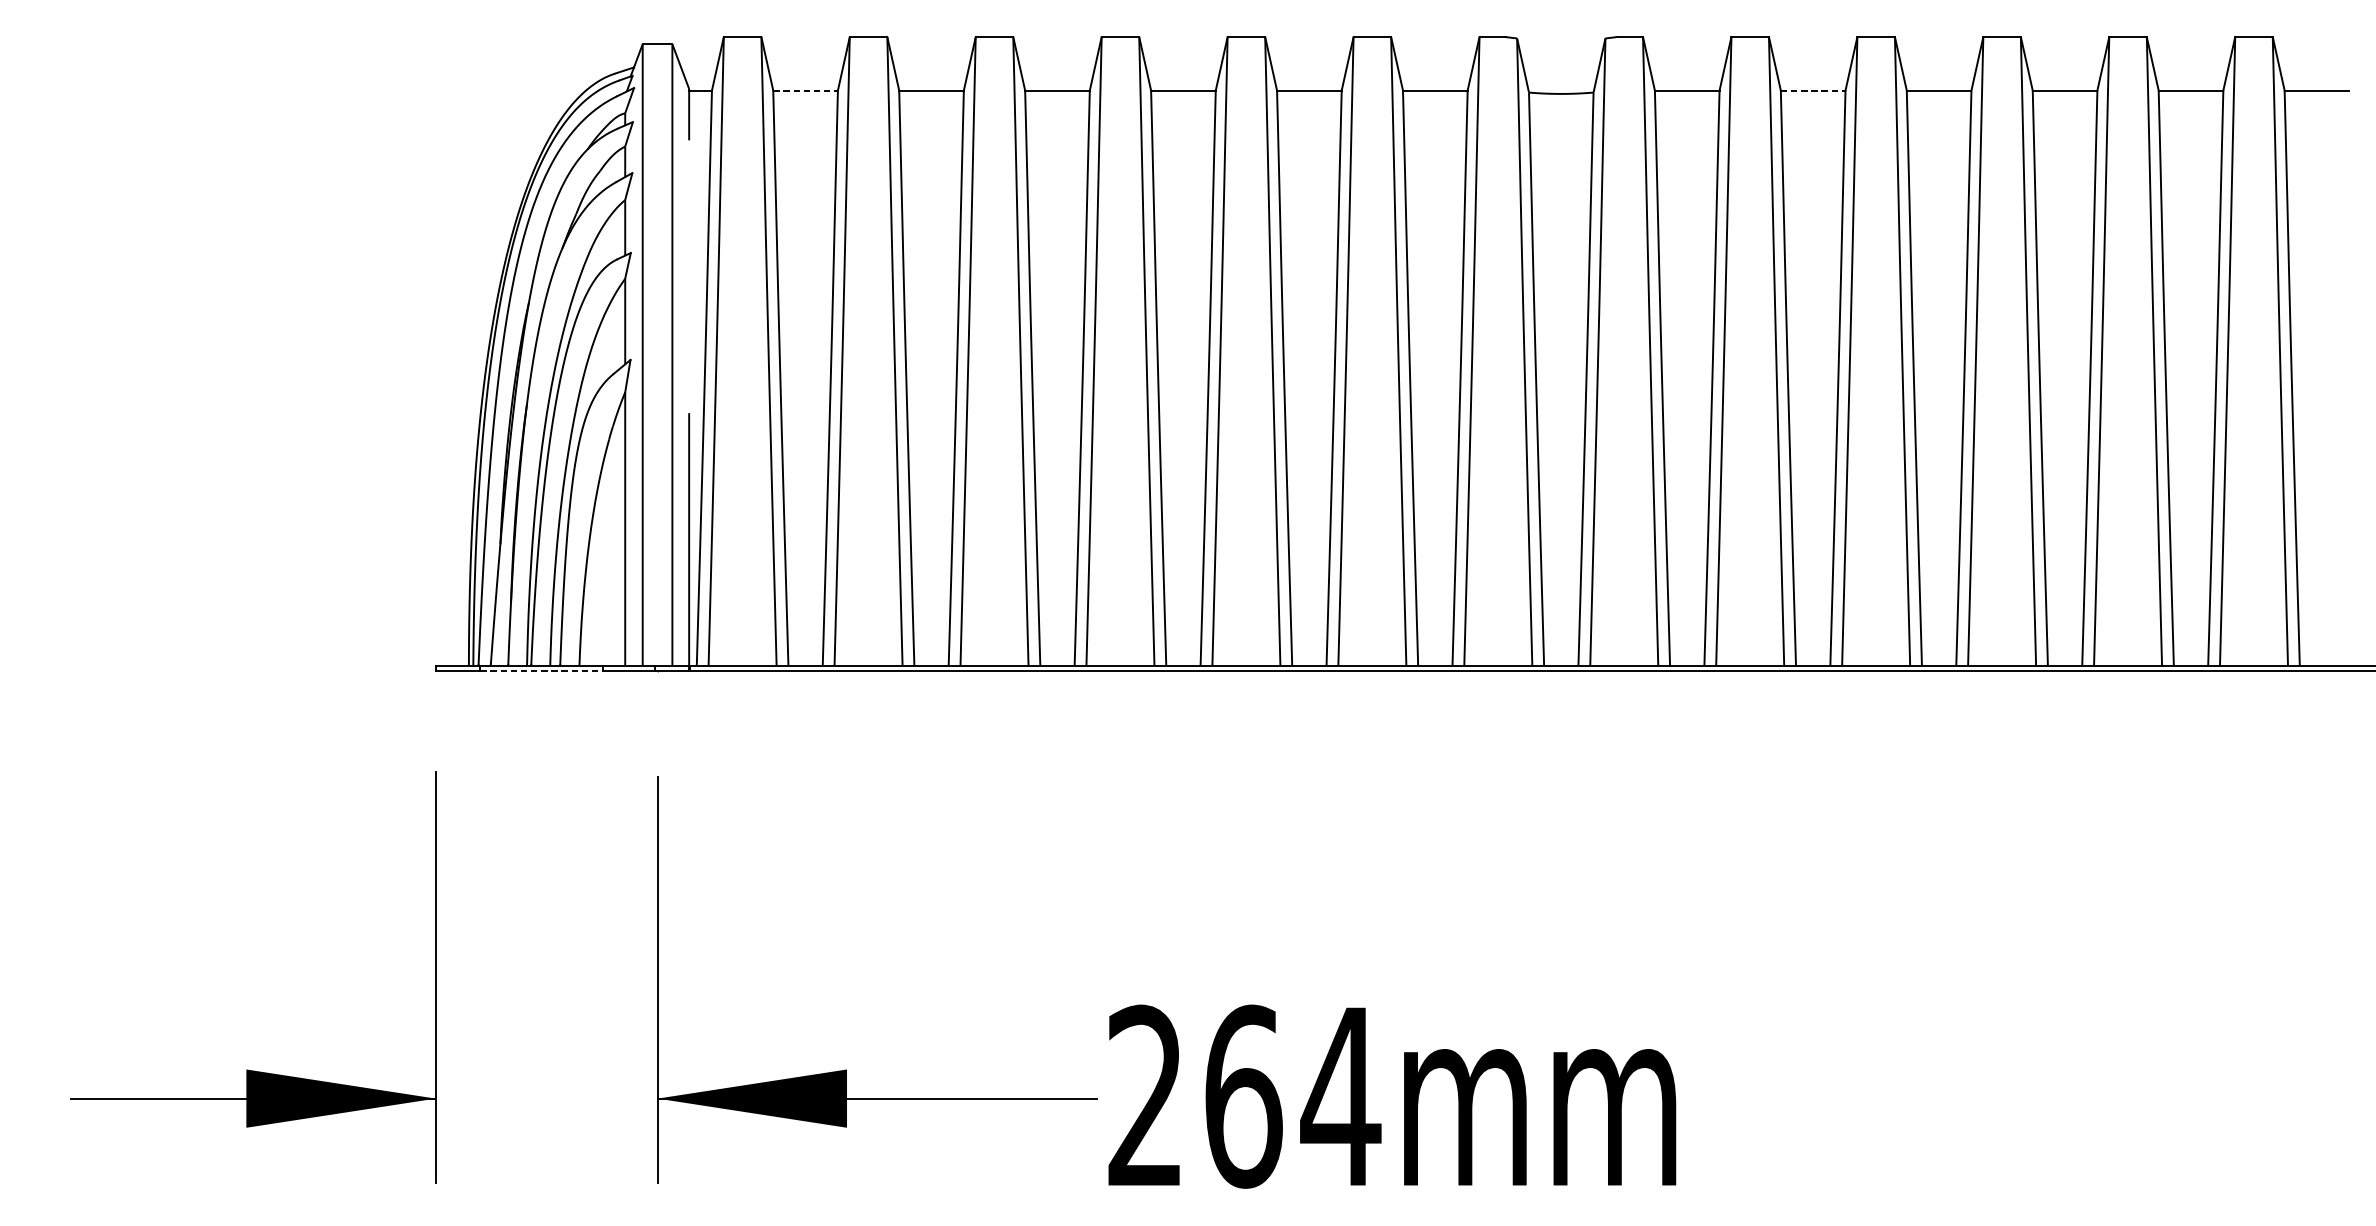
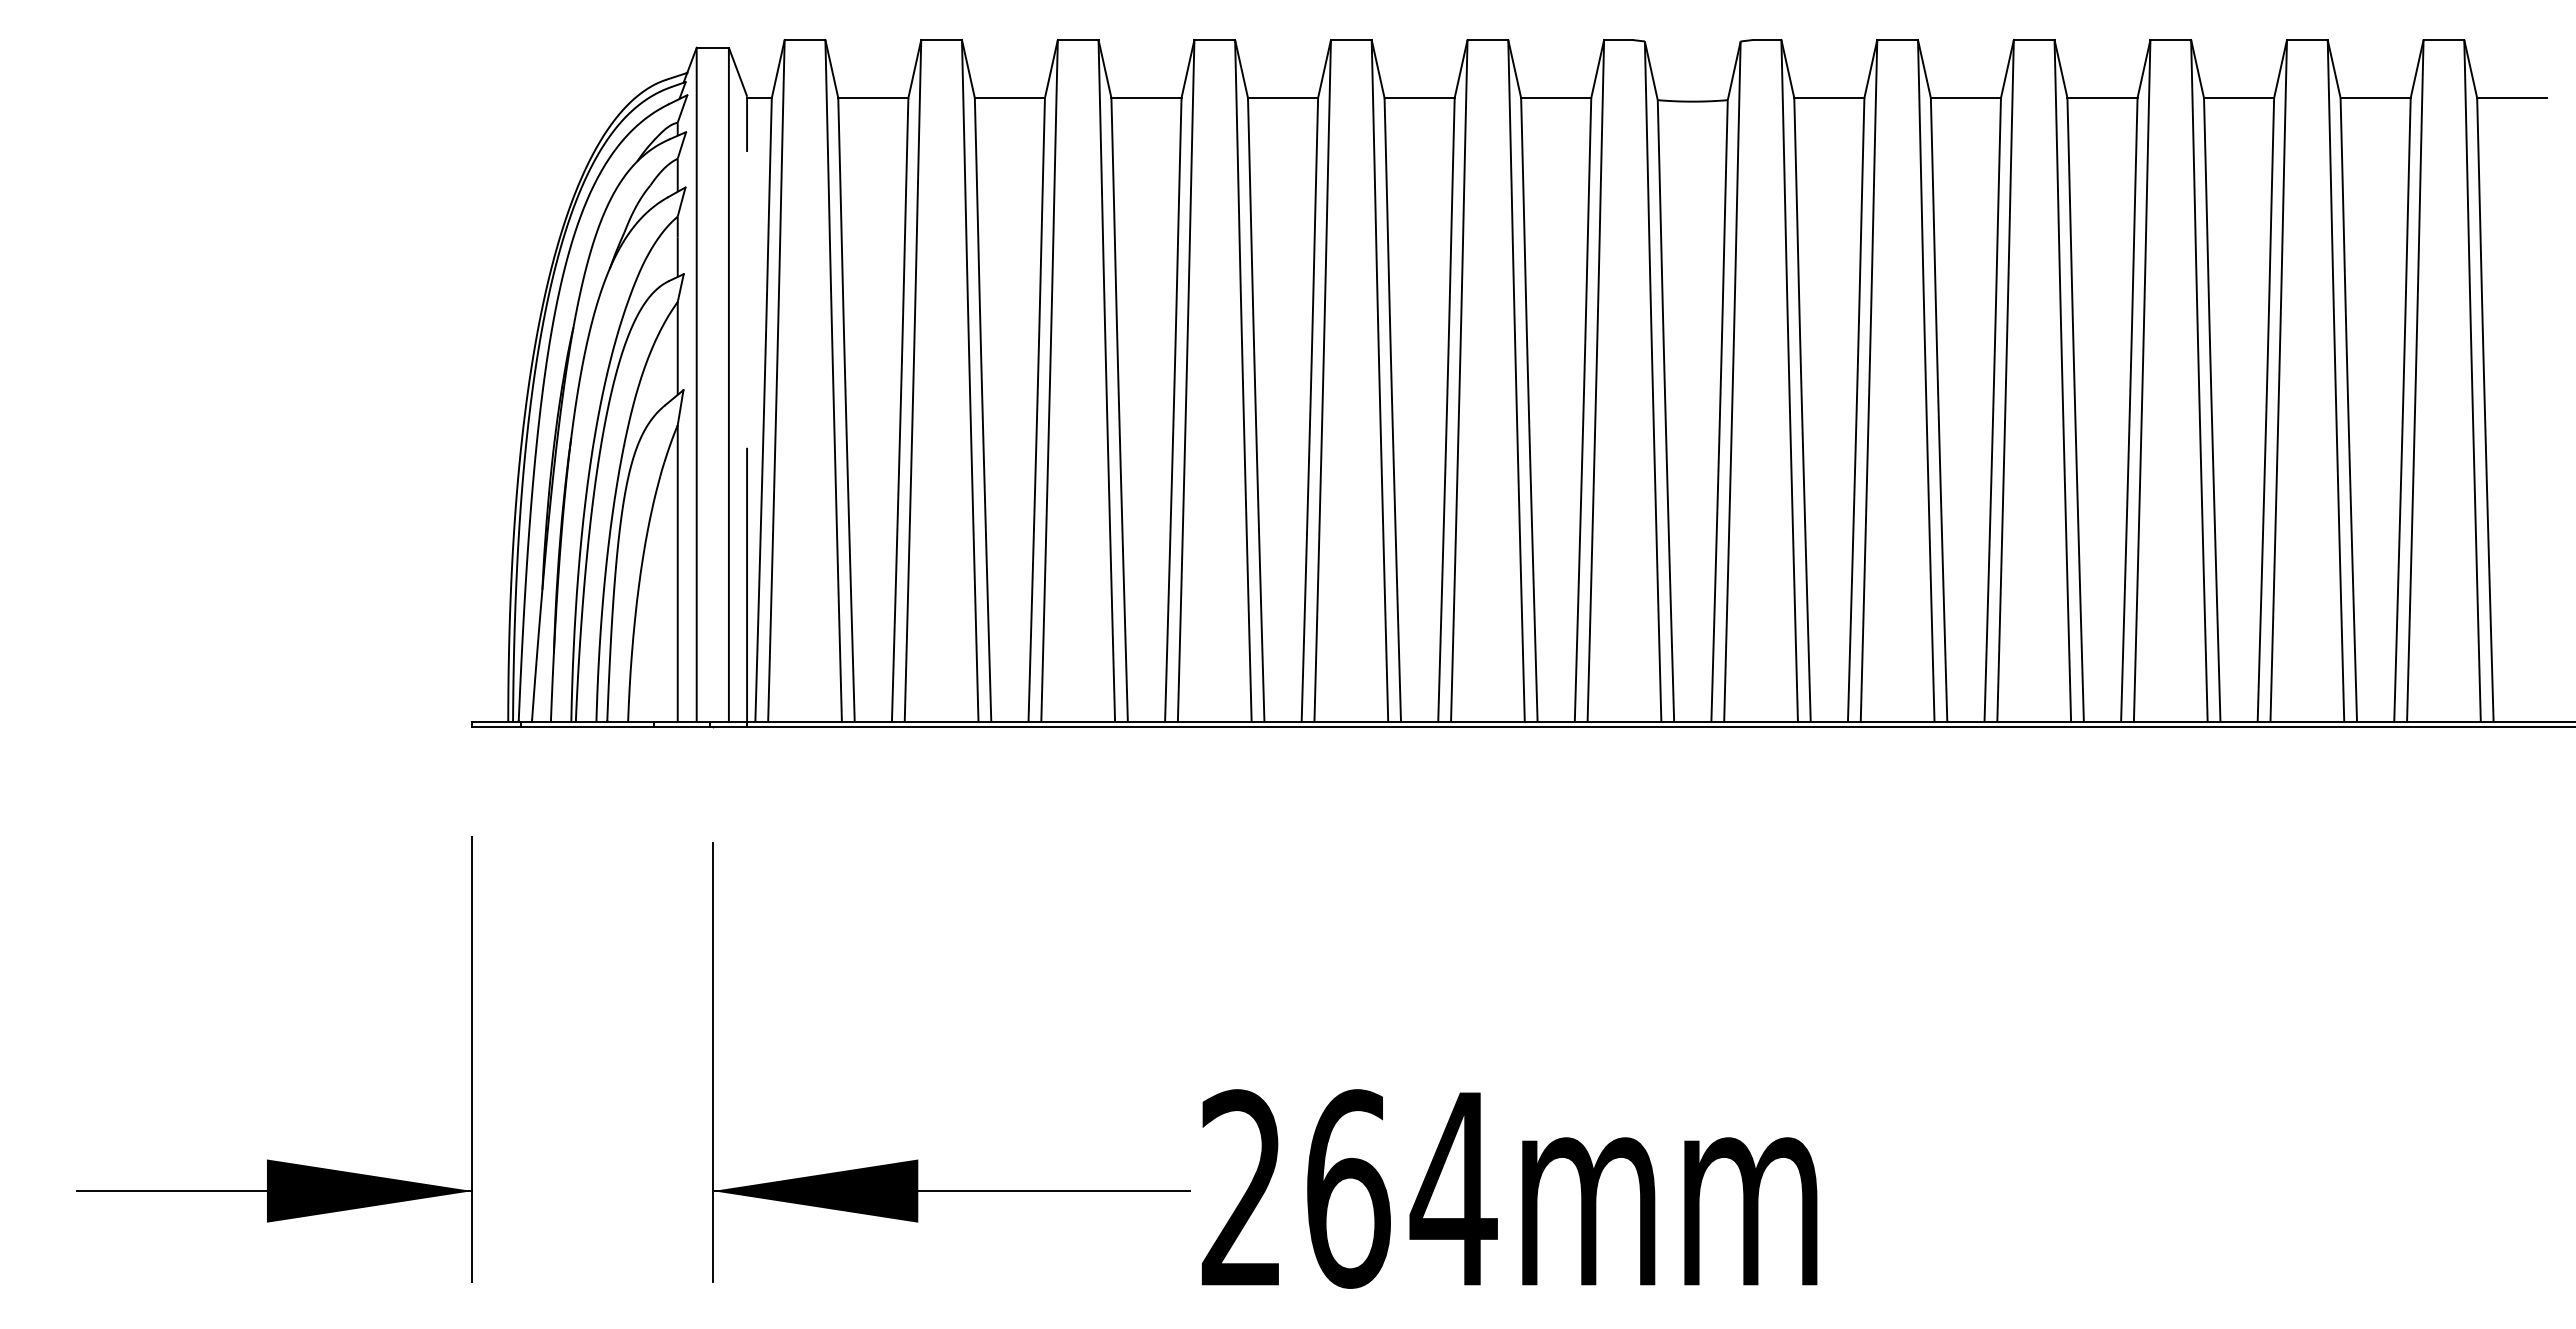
line: (805, 91) -> (873, 98), dashed -> solid
line: (1813, 91) -> (1966, 98), dashed -> solid
line: (541, 671) -> (587, 727), dashed -> solid

